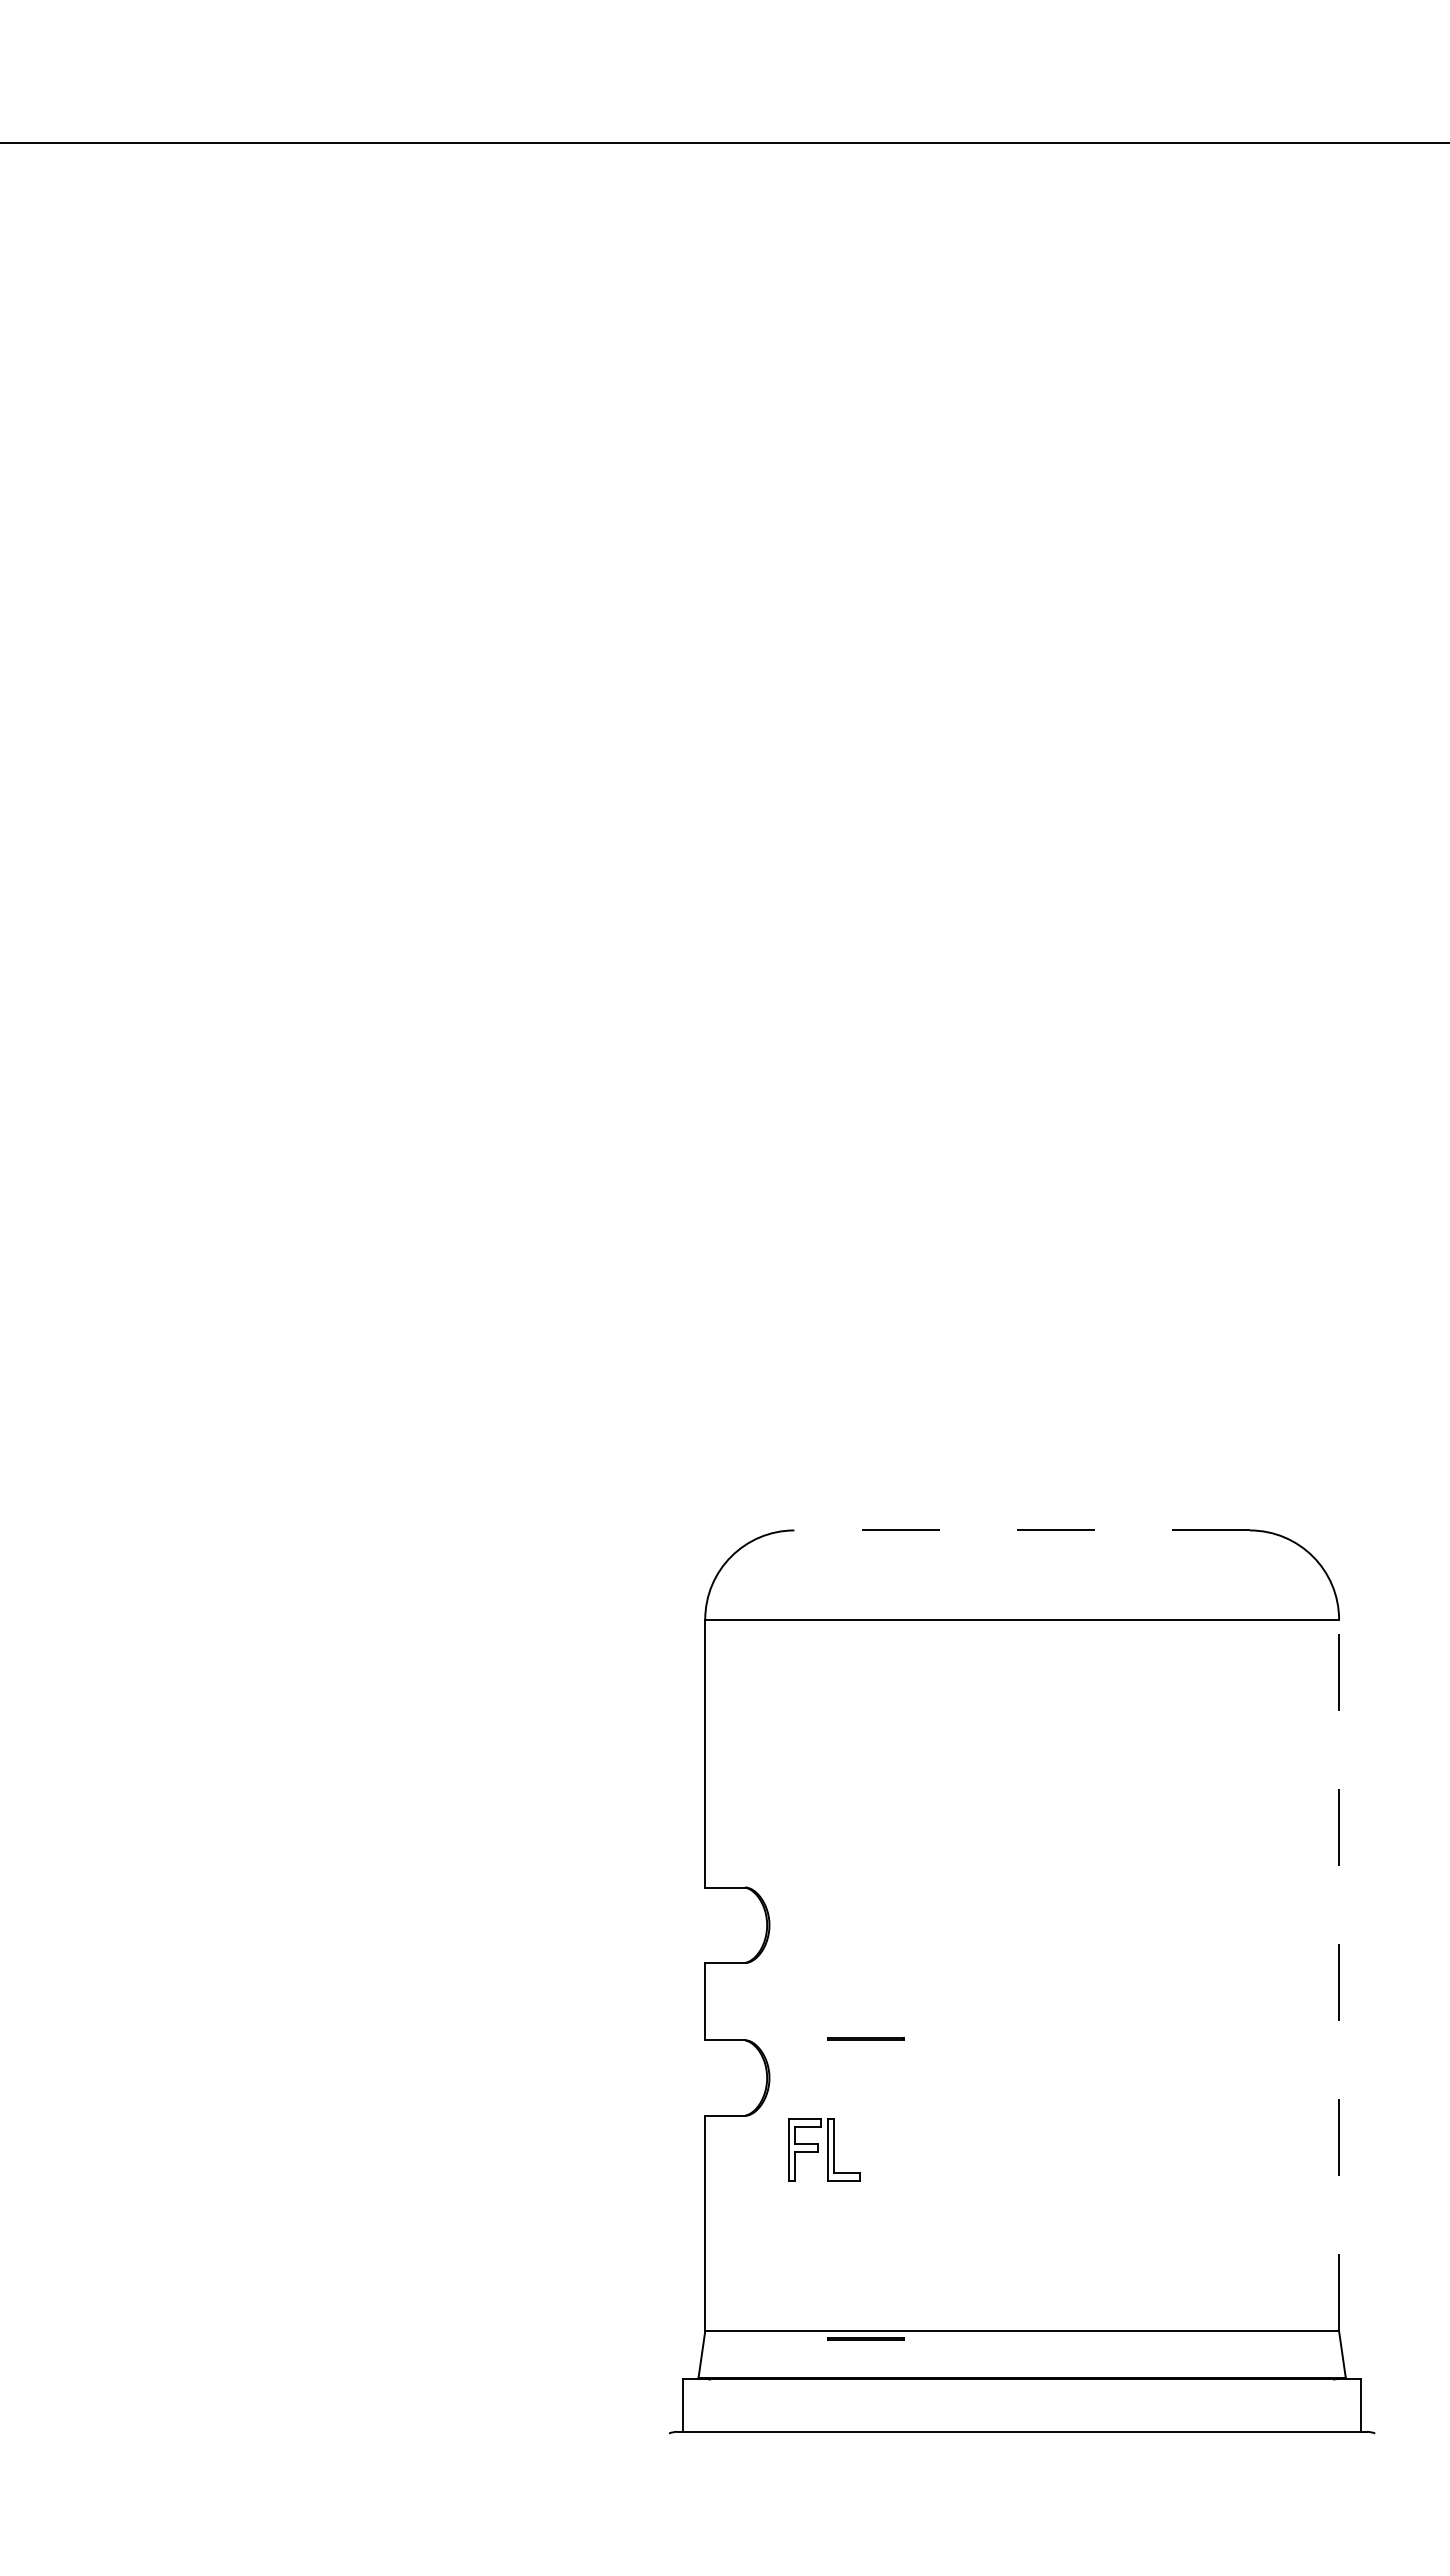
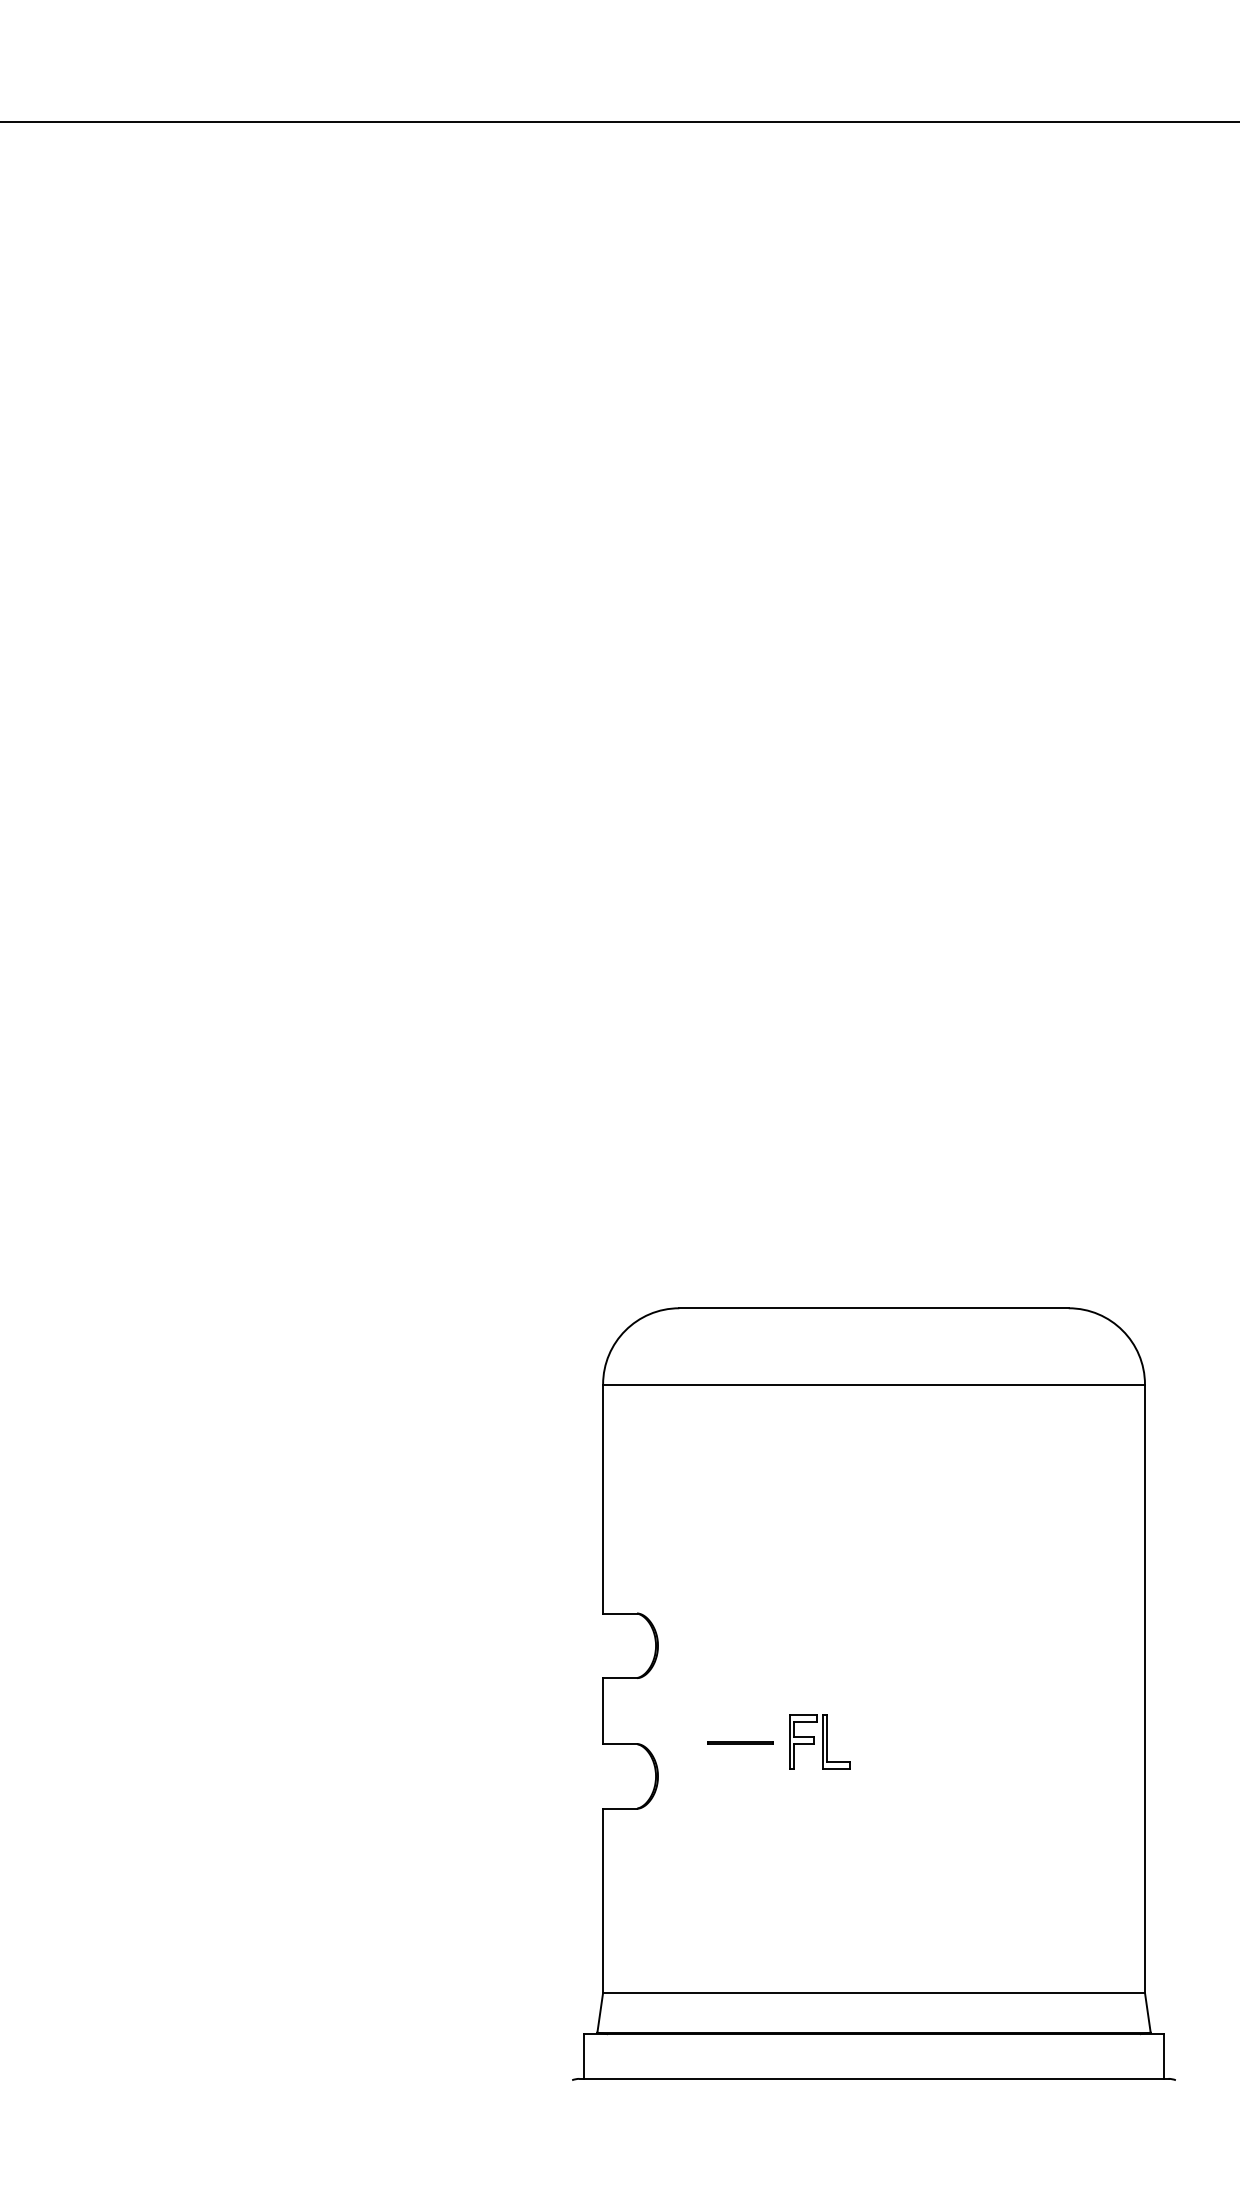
line: (1022, 1530) -> (874, 1308), dashed -> solid
line: (1339, 1975) -> (1145, 1688), dashed -> solid
part: (824, 2149) -> (819, 1741), moved
line: (865, 2338) -> (740, 1999), removed

